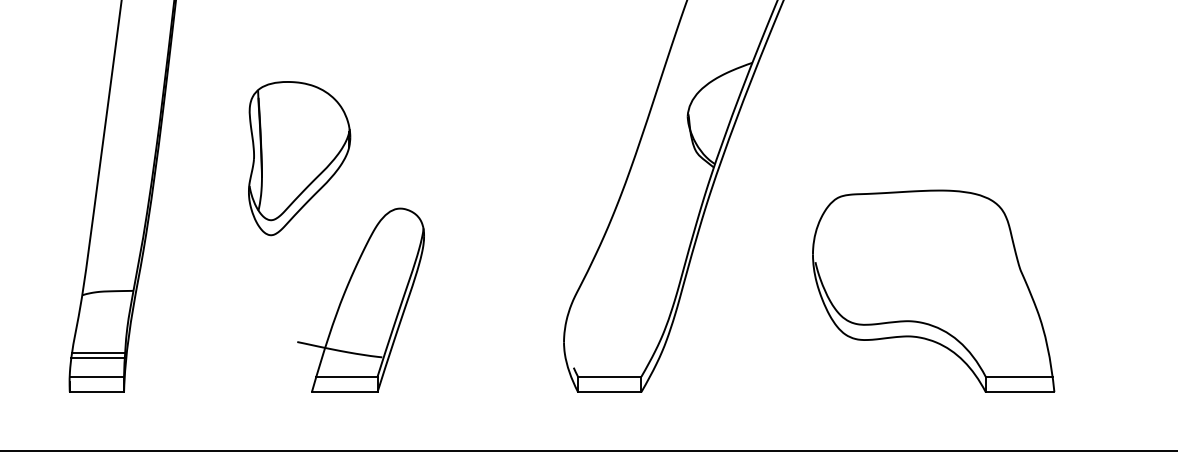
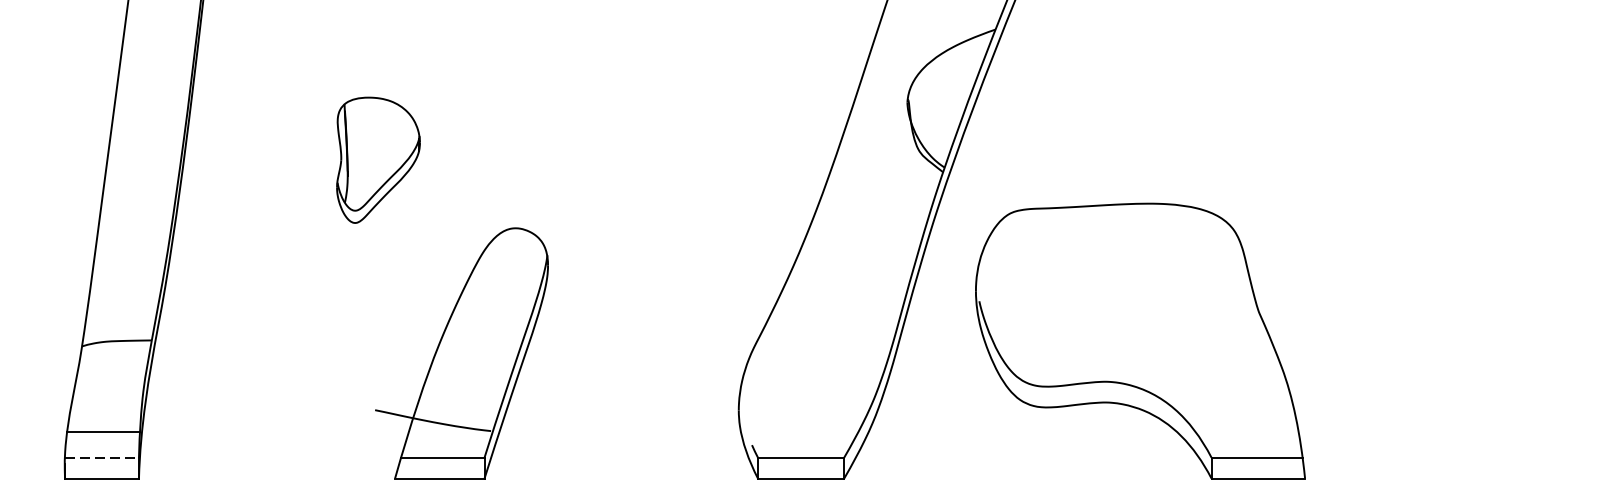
part: (299, 158) -> (378, 159), size x0.6
part: (933, 290) -> (1140, 339), moved
line: (98, 353) -> (104, 425), removed
line: (97, 376) -> (102, 457), solid -> dashed

